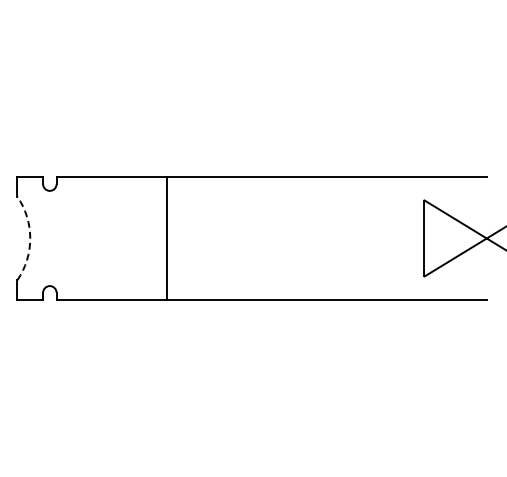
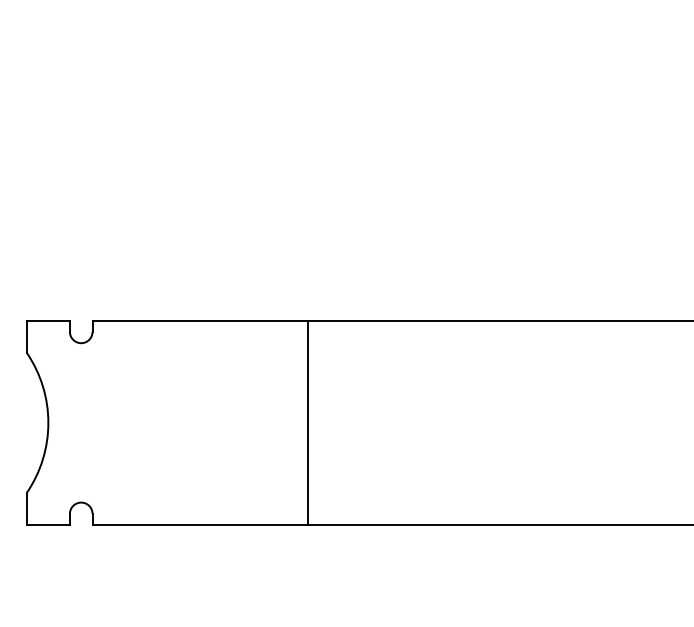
arc: (30, 238) -> (48, 422), dashed -> solid
line: (167, 238) -> (308, 422), moved

